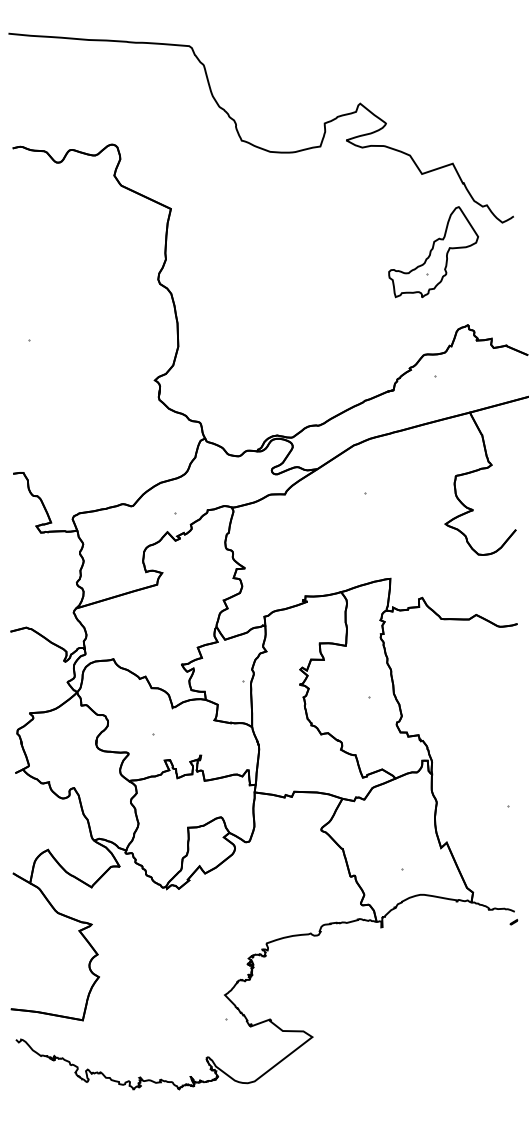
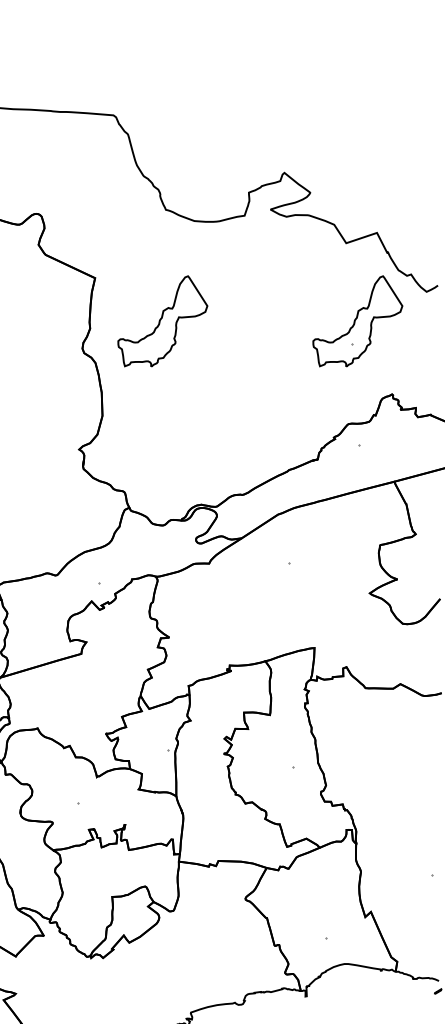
part: (238, 252) -> (162, 321), added

